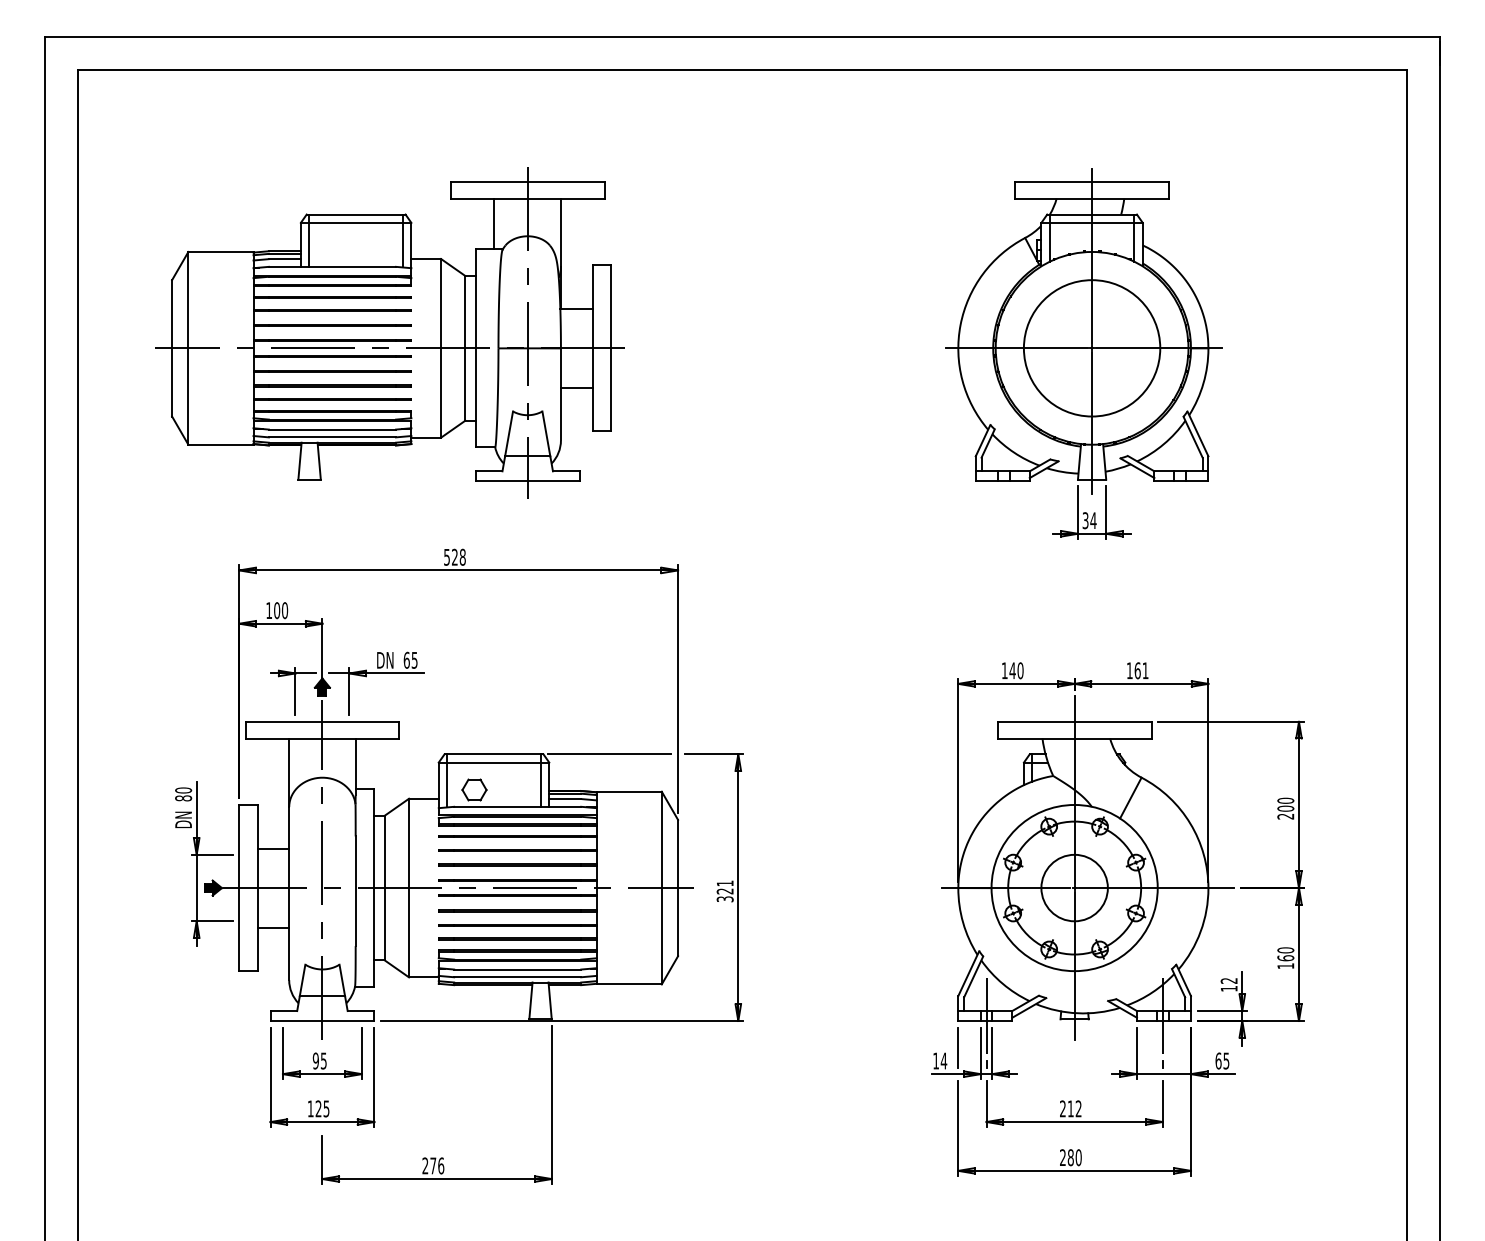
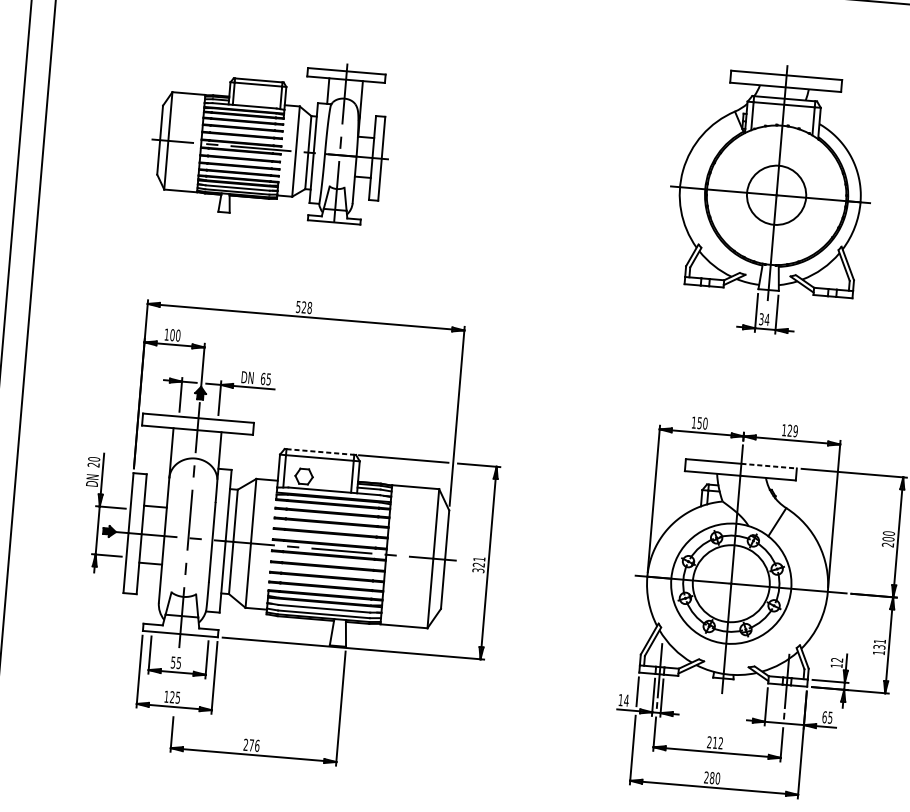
part: (389, 332) -> (270, 141), size x0.7
circle: (1091, 348) -> (776, 195), size x0.6
text: (1012, 670) -> (699, 422), 140 -> 150
text: (1141, 670) -> (792, 430), 161 -> 129
line: (1113, 721) -> (769, 465), solid -> dashed
line: (494, 754) -> (320, 452), solid -> dashed
text: (183, 798) -> (93, 465), 80 -> 20
circle: (1074, 887) -> (731, 583), size x1.6
text: (1285, 954) -> (879, 644), 160 -> 131
text: (315, 1060) -> (173, 662), 95 -> 55

